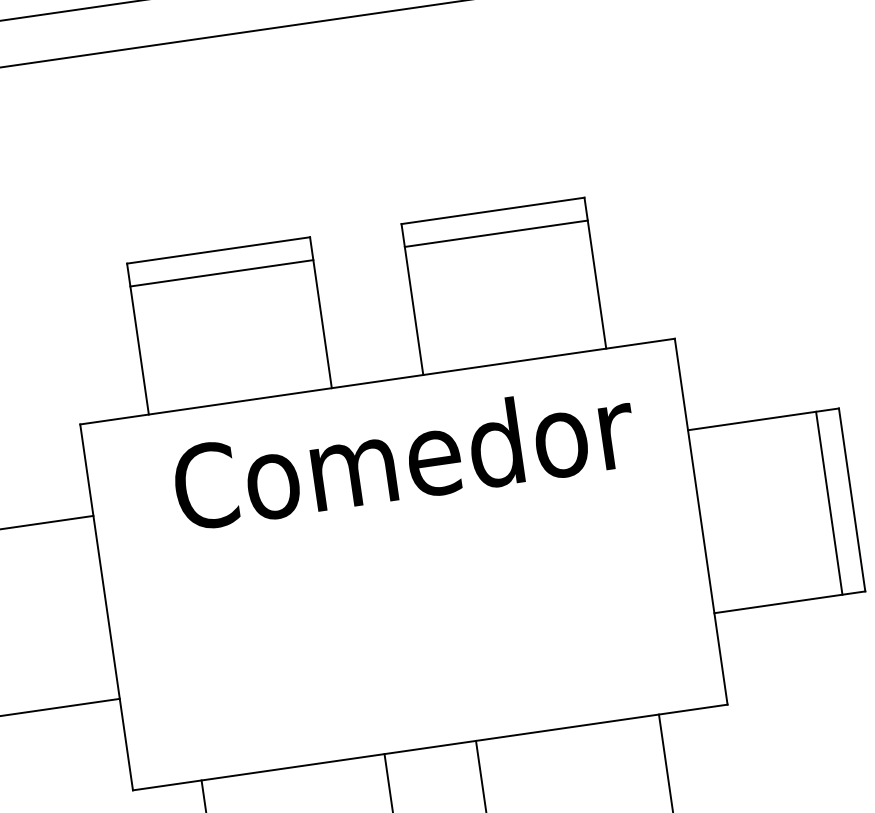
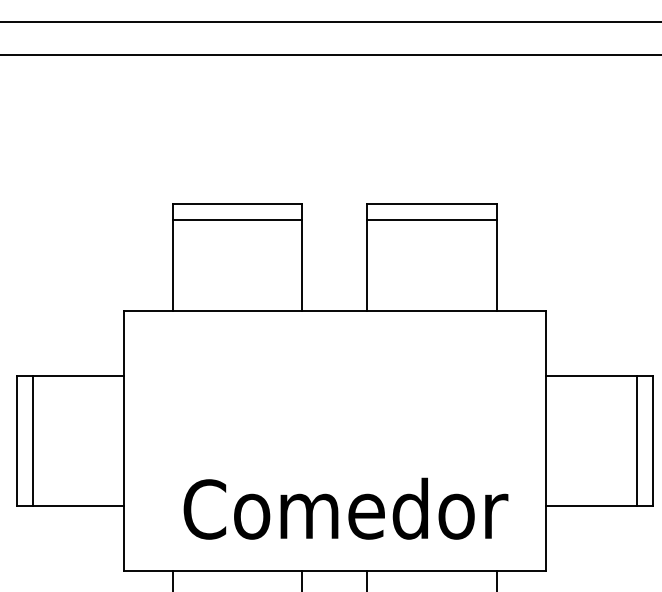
text: (403, 456) -> (345, 508), moved

